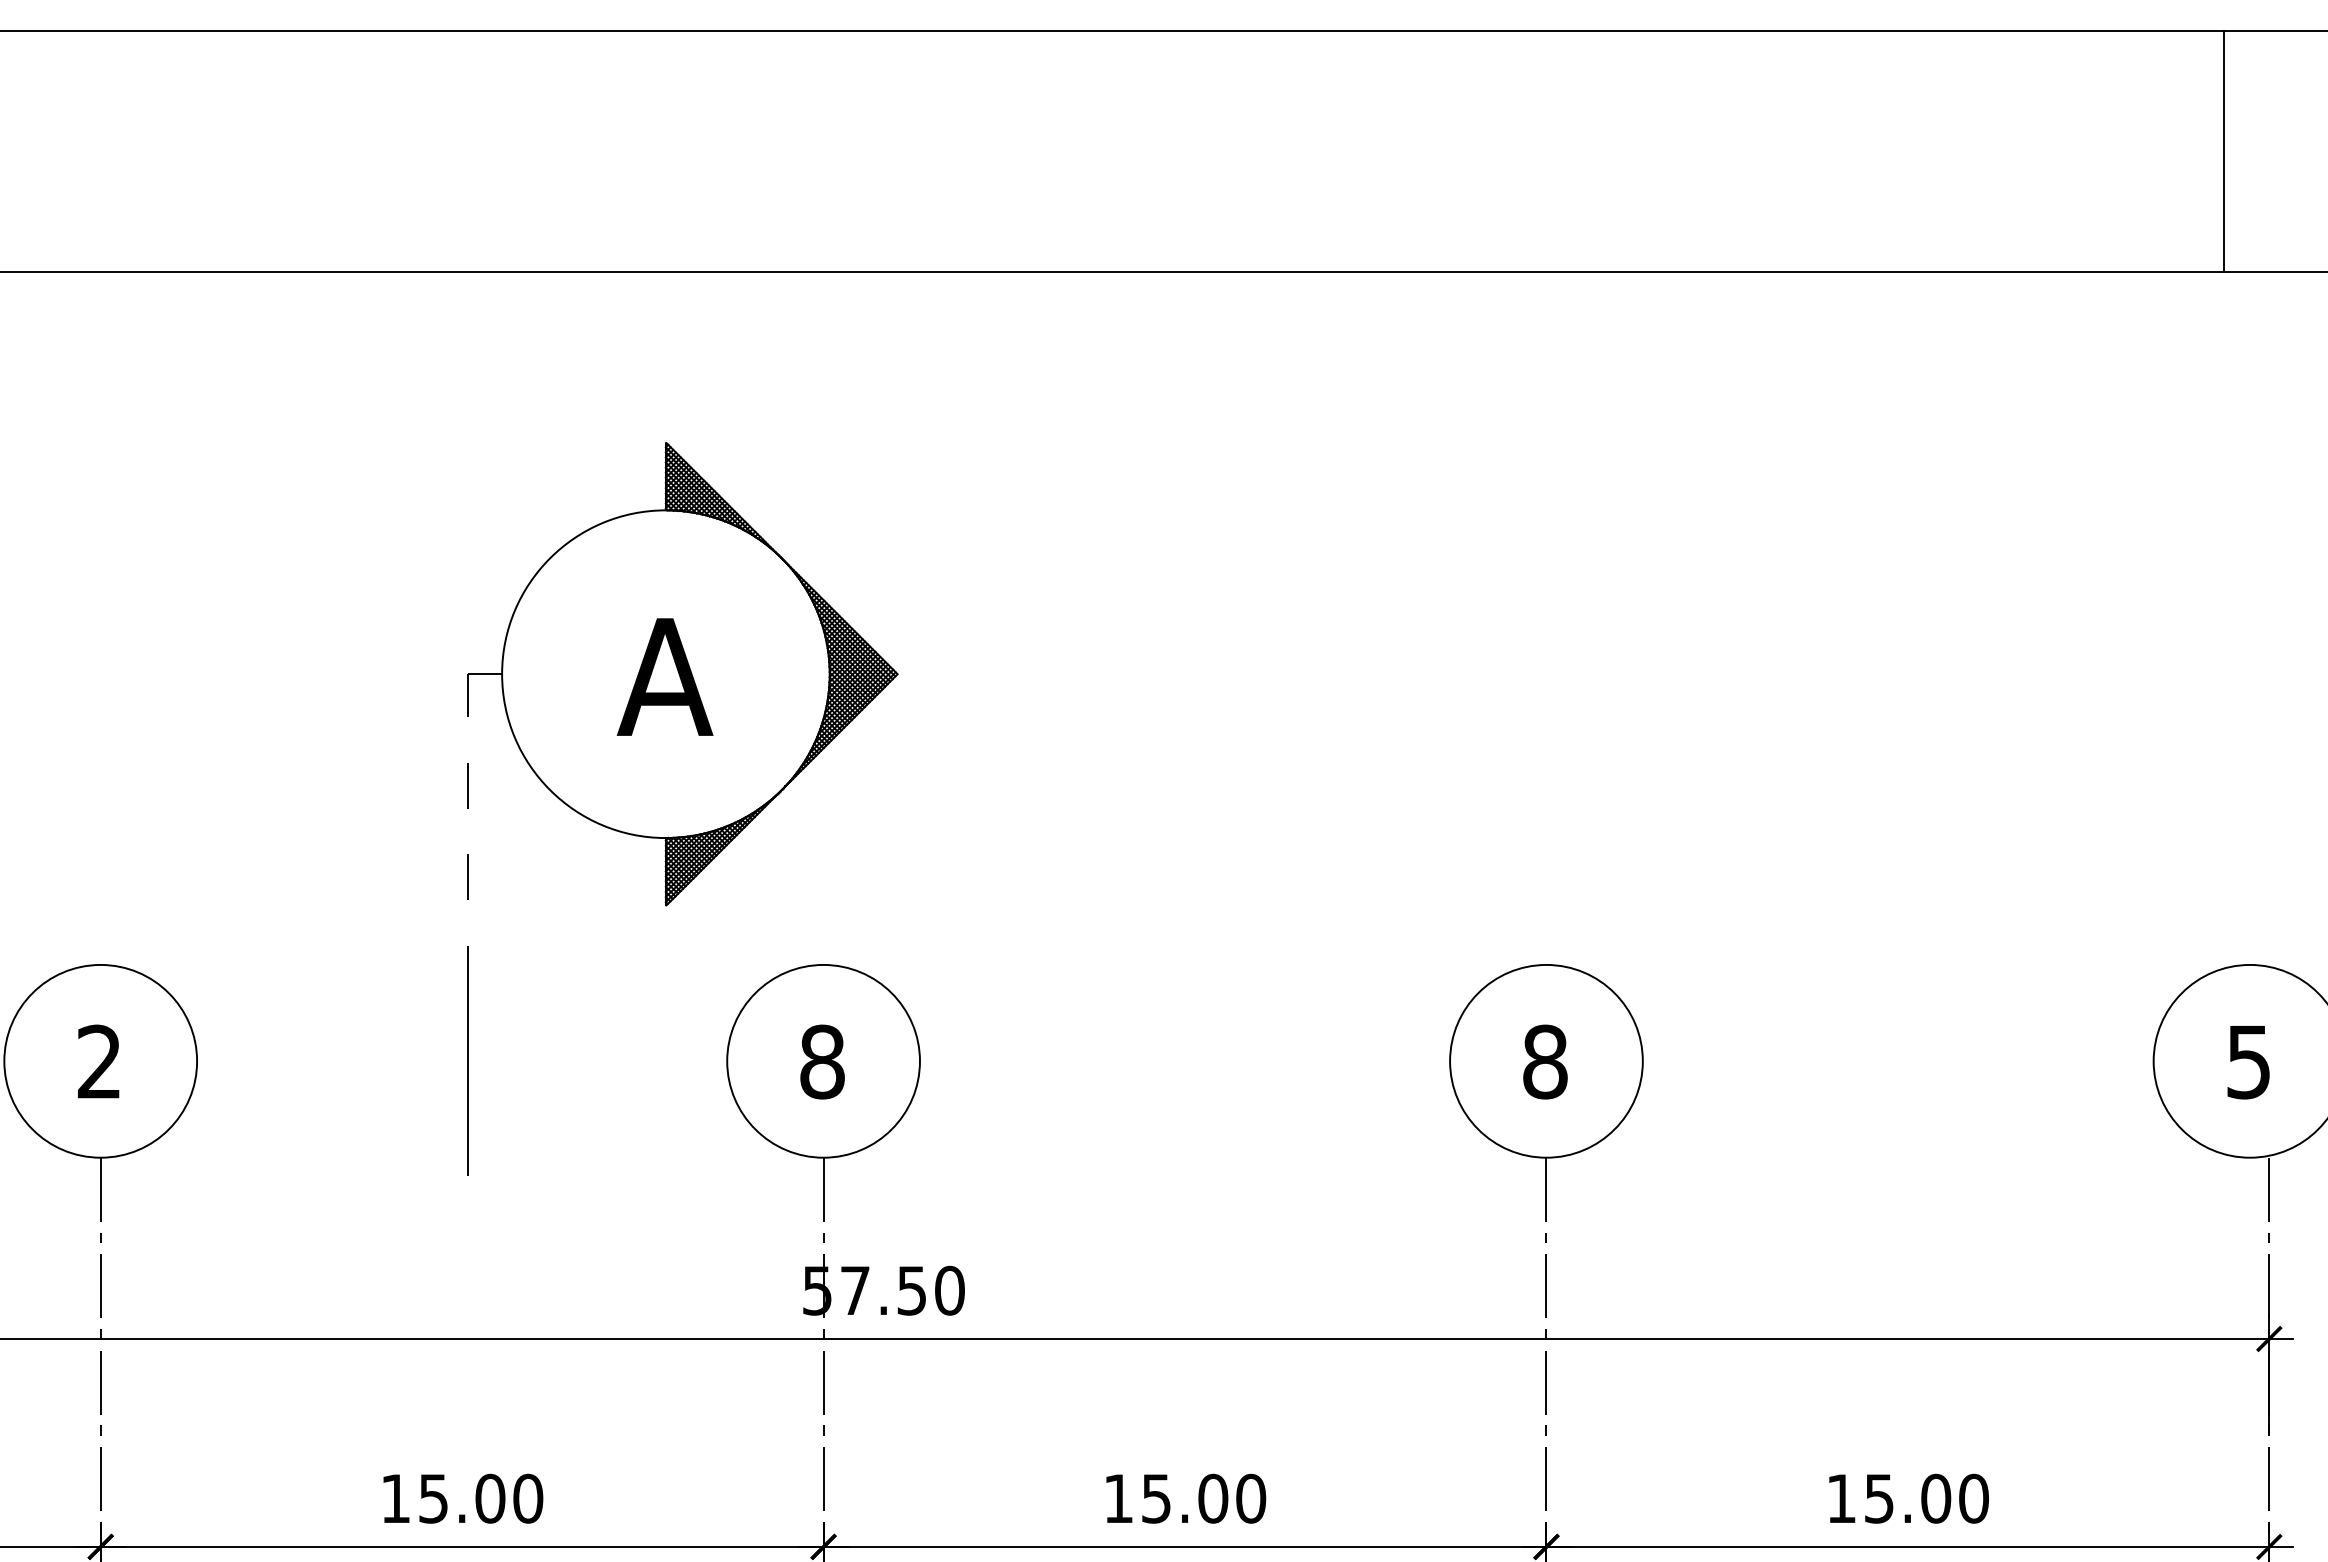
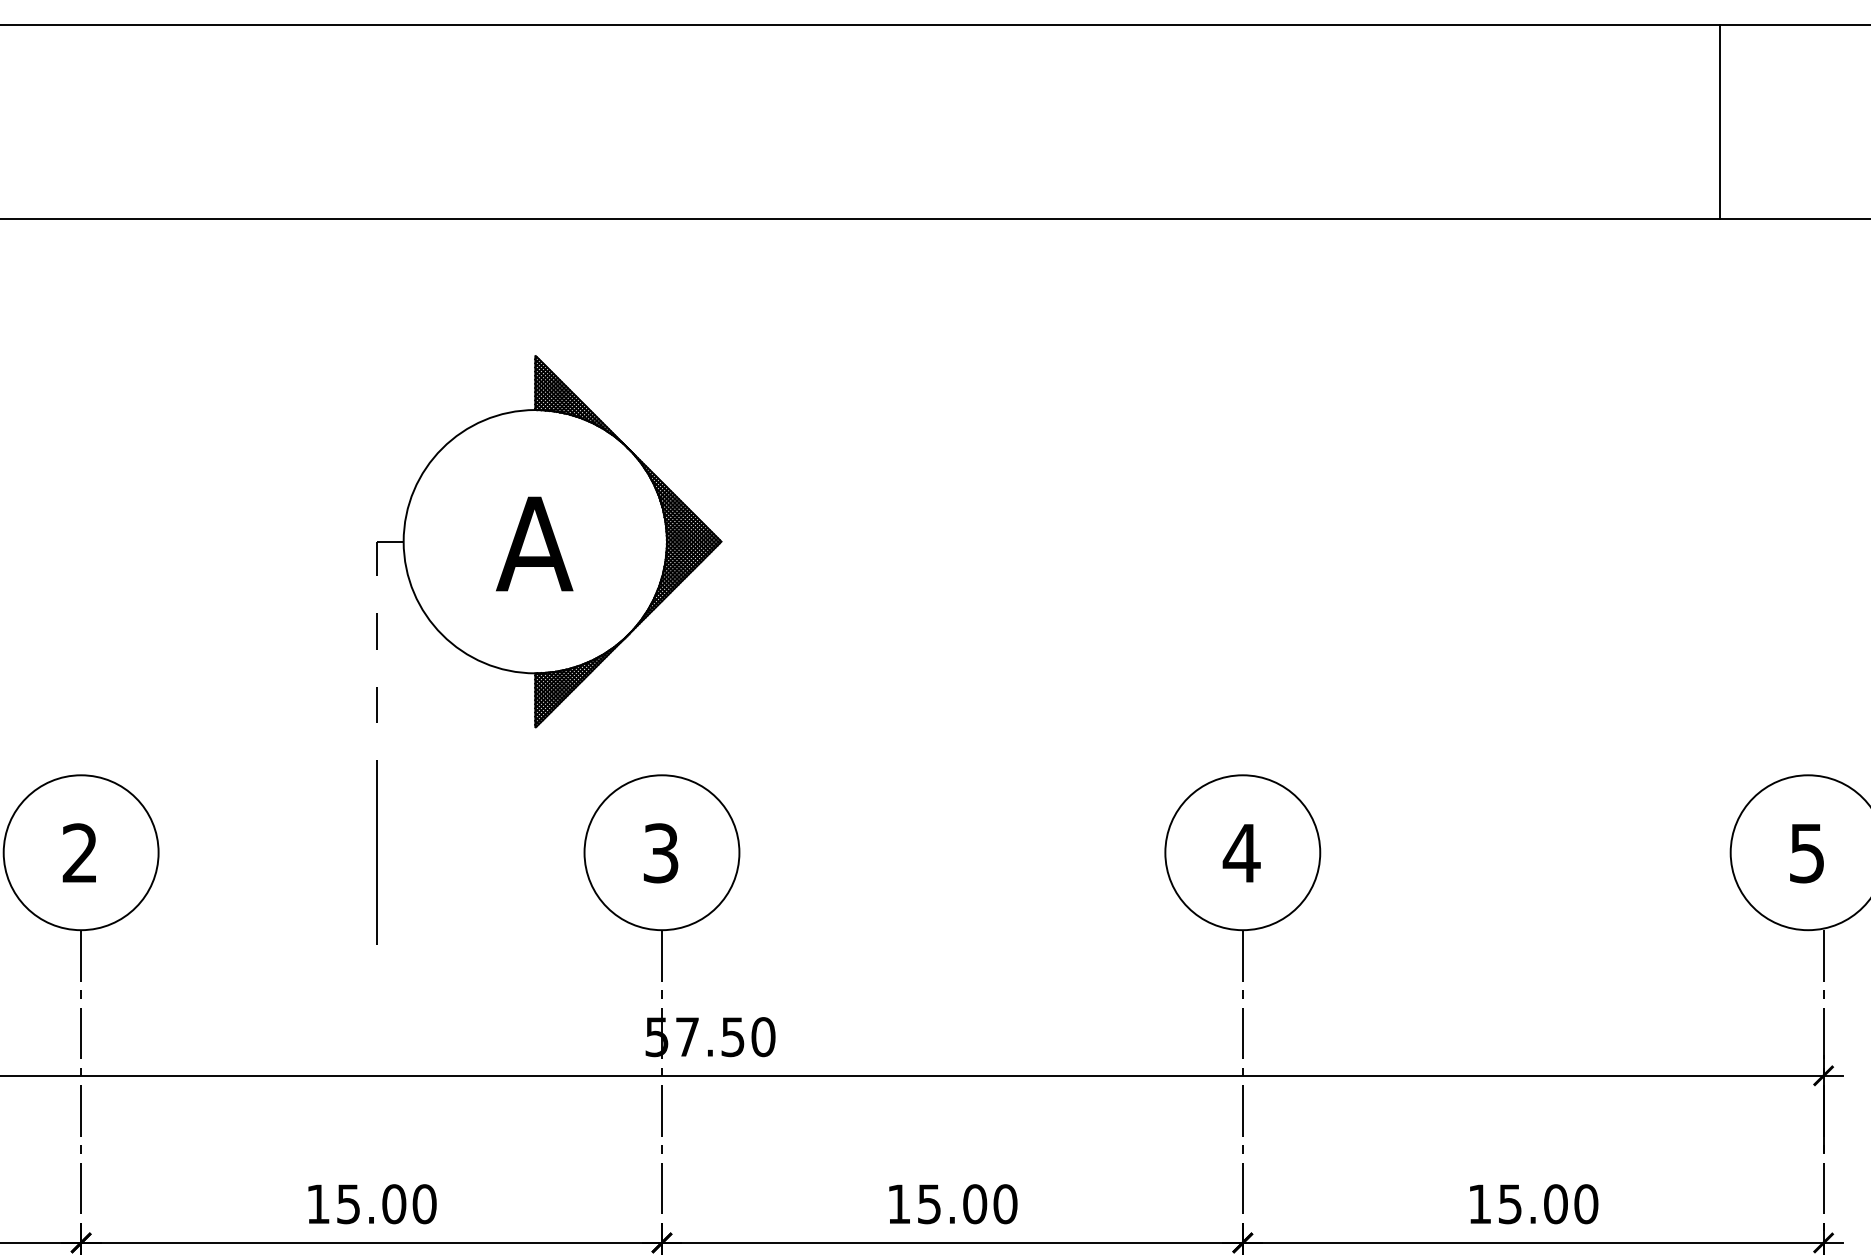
line: (2224, 151) -> (1720, 121), moved
text: (822, 1061) -> (661, 852), 8 -> 3
text: (1544, 1061) -> (1241, 852), 8 -> 4

